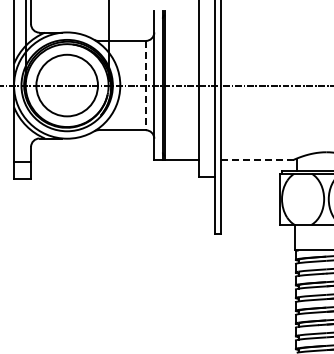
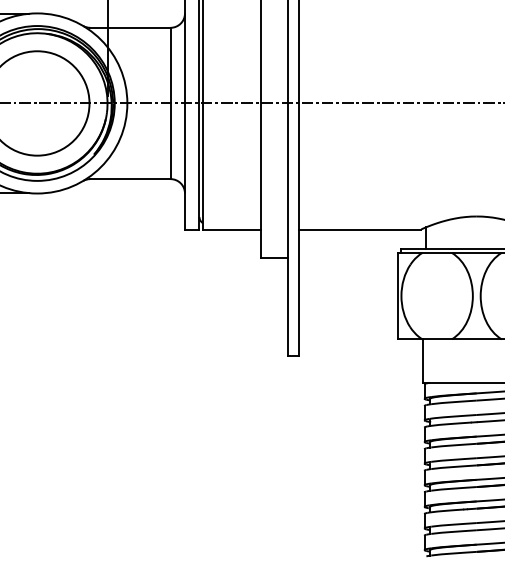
line: (145, 85) -> (170, 103), dashed -> solid
line: (257, 159) -> (359, 228), dashed -> solid

